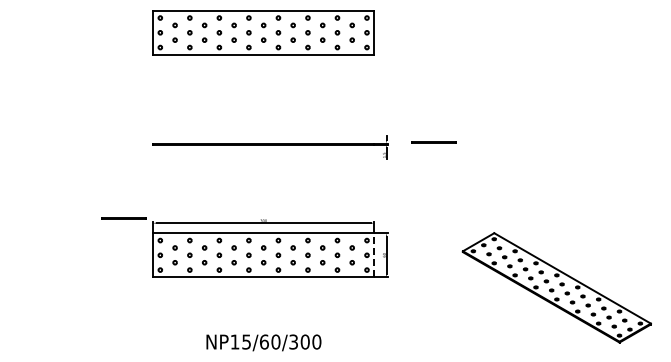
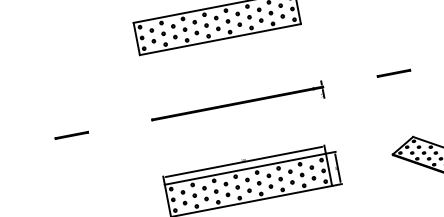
line: (433, 142) -> (393, 73), moved
line: (123, 218) -> (71, 135), moved
line: (374, 254) -> (328, 169), dashed -> solid

